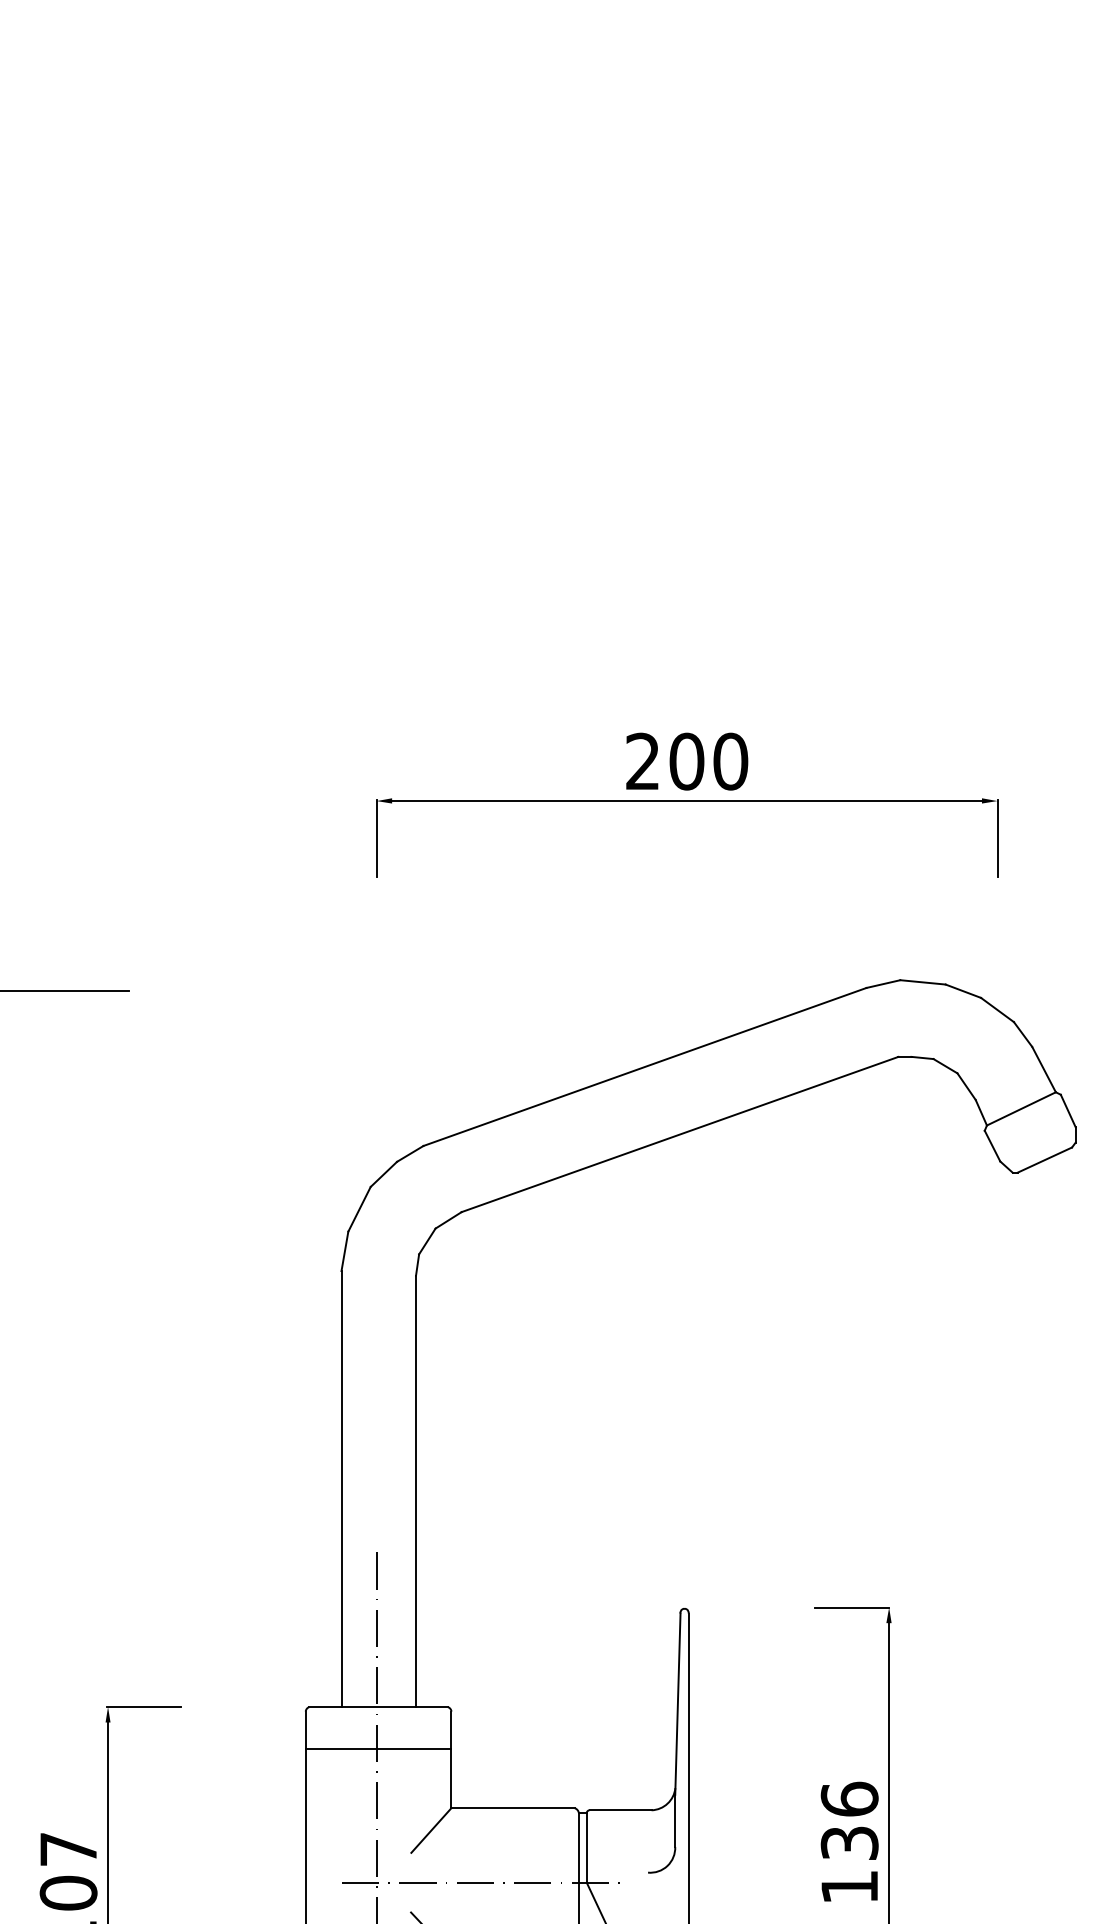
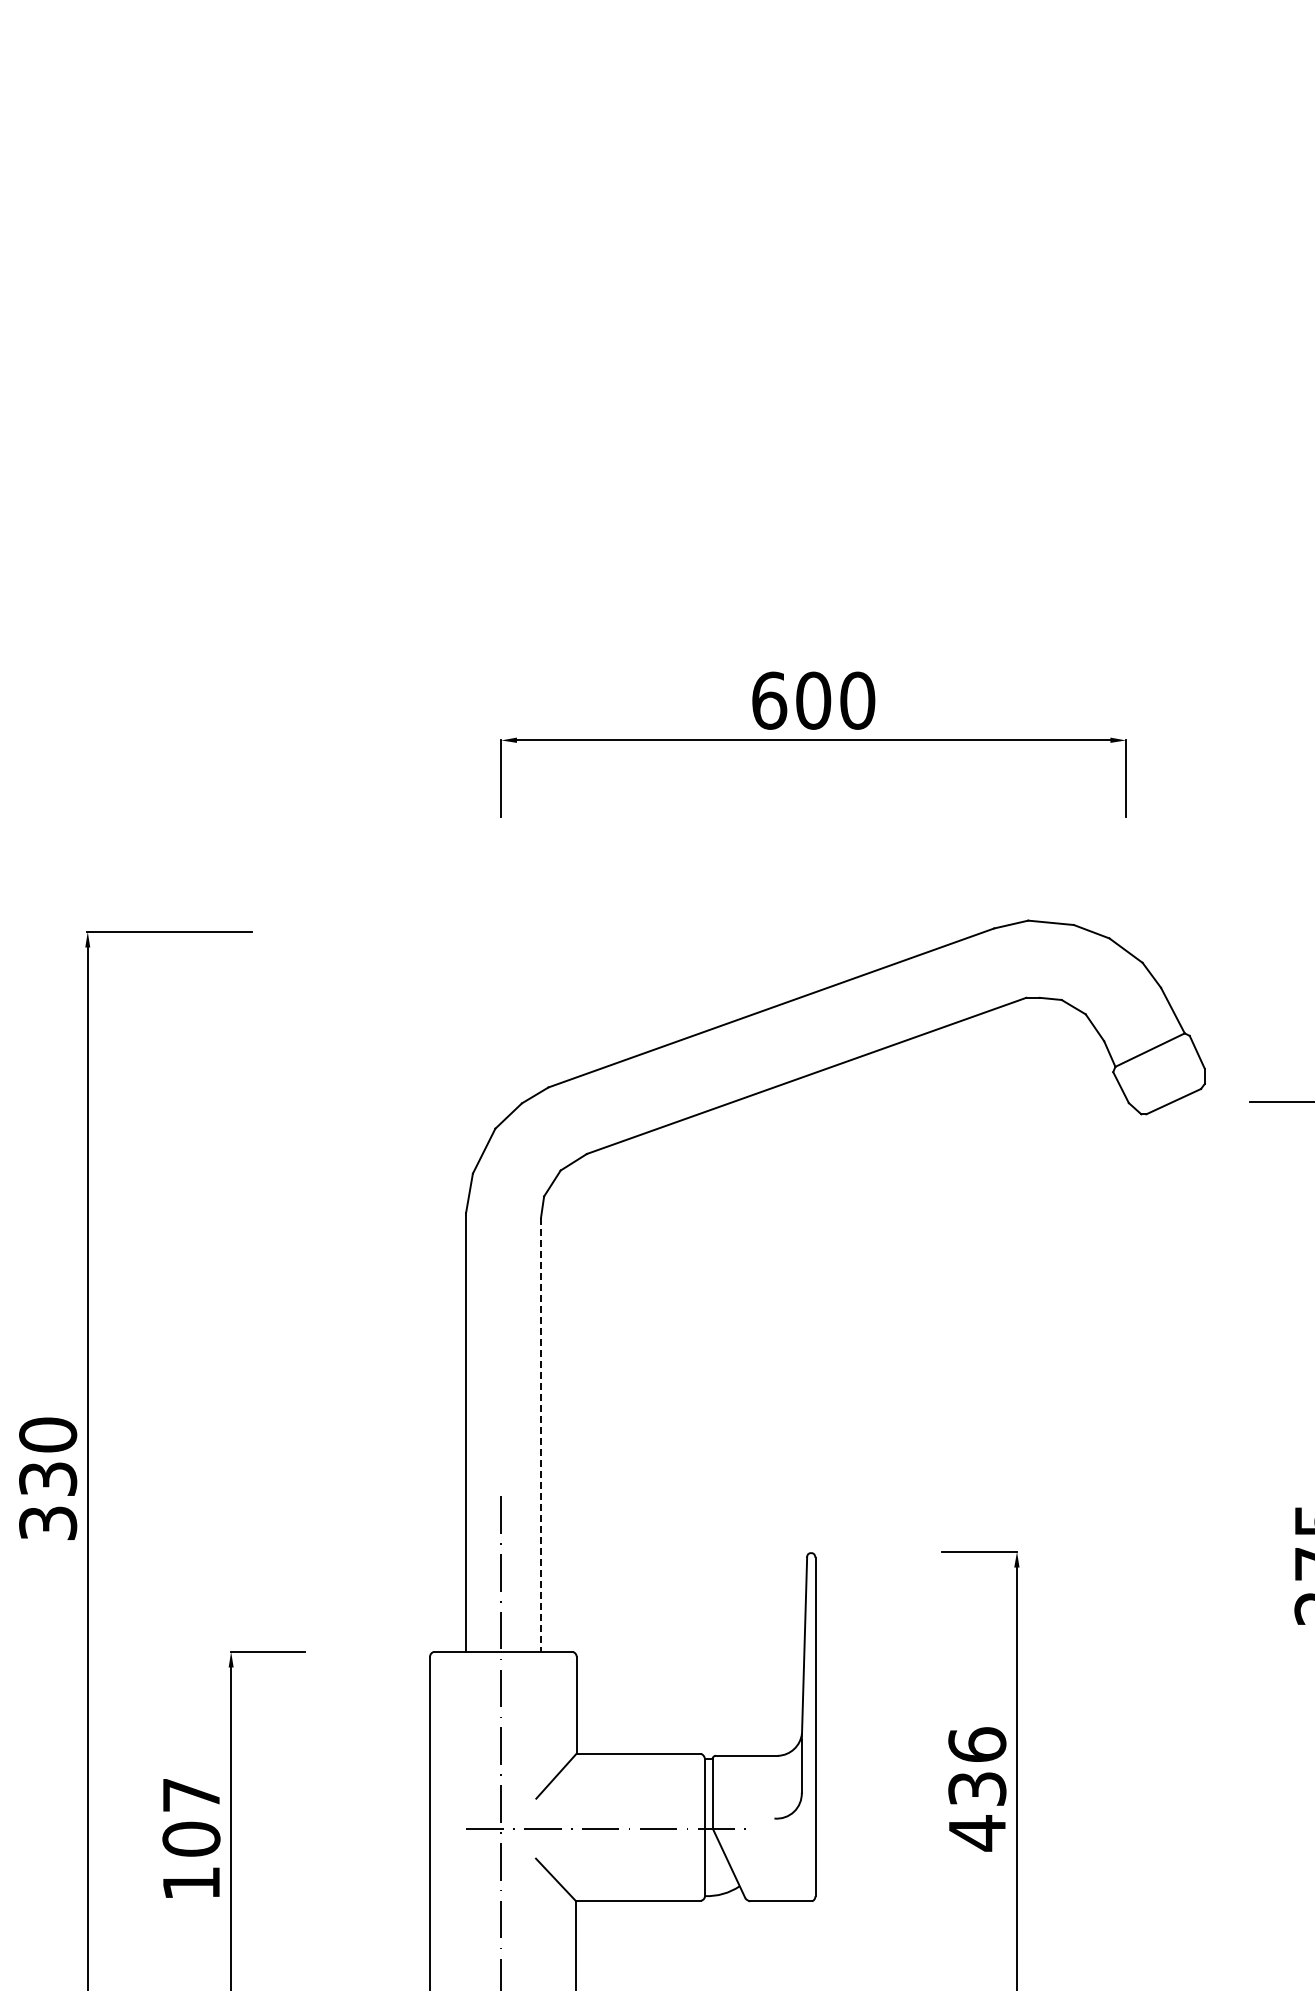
text: (643, 761) -> (769, 700), 200 -> 600
line: (416, 1490) -> (541, 1434), solid -> dashed
line: (378, 1748) -> (503, 1693), removed
text: (849, 1887) -> (977, 1833), 136 -> 436

